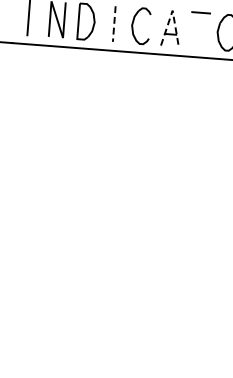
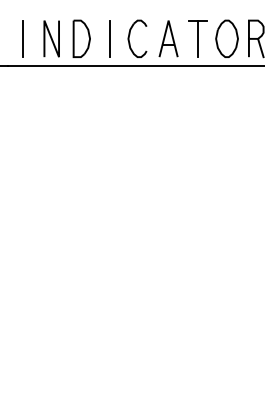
line: (172, 10) -> (168, 20), dashed -> solid
line: (114, 24) -> (110, 39), dashed -> solid
line: (199, 30) -> (197, 38), added

